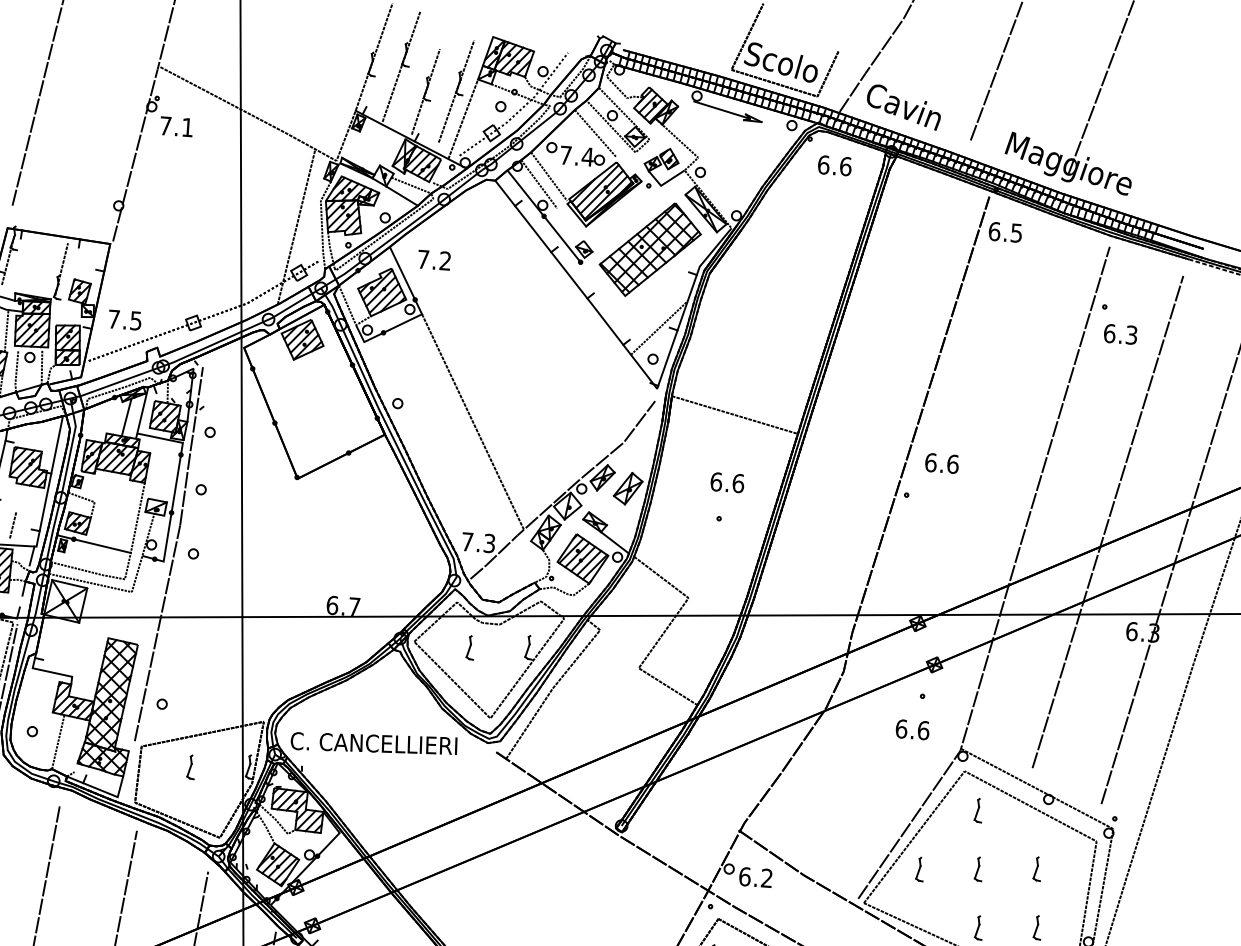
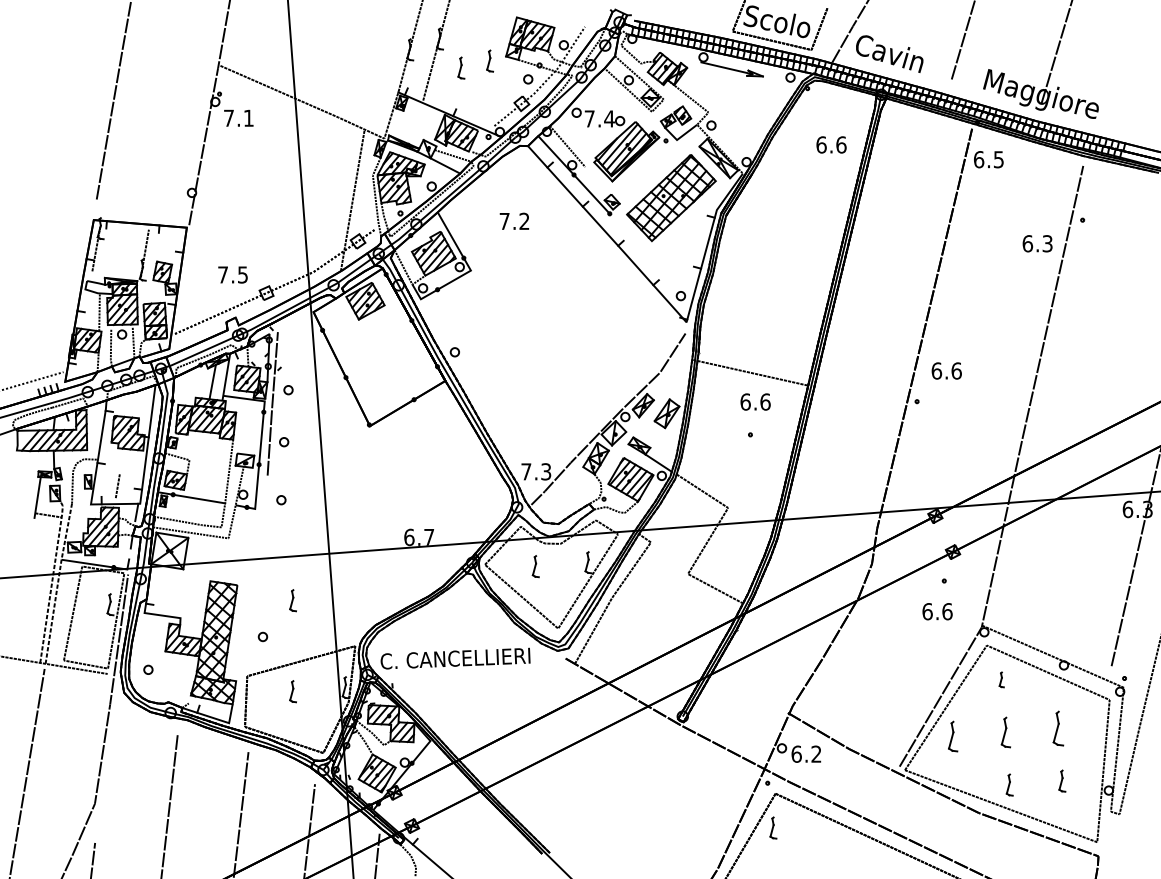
line: (425, 91) -> (459, 70), removed
line: (456, 91) -> (487, 68), removed
line: (463, 118) -> (495, 92), removed
line: (595, 132) -> (614, 96), removed
text: (834, 165) -> (831, 144), moved
line: (548, 175) -> (575, 138), removed
text: (434, 259) -> (514, 220), moved
text: (124, 319) -> (232, 274), moved
line: (659, 327) -> (684, 267), removed
text: (1120, 334) -> (1037, 243), moved
line: (734, 414) -> (750, 372), moved
line: (472, 421) -> (523, 363), removed
line: (1108, 521) -> (1099, 412), removed
line: (156, 633) -> (253, 573), removed
part: (197, 666) -> (292, 600), added
line: (58, 741) -> (172, 677), removed
part: (978, 810) -> (1001, 679), size x0.7
part: (920, 868) -> (953, 735), size x1.4
part: (978, 869) -> (1005, 732), size x1.4
part: (1037, 869) -> (1058, 728), size x1.6

